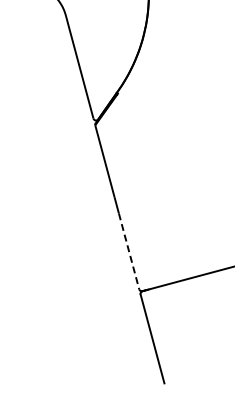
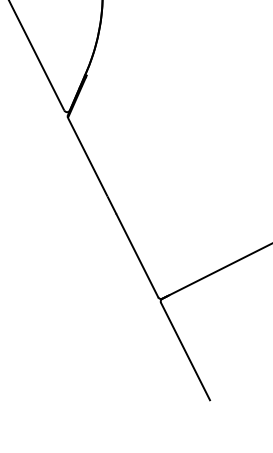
line: (129, 251) -> (137, 255), dashed -> solid

